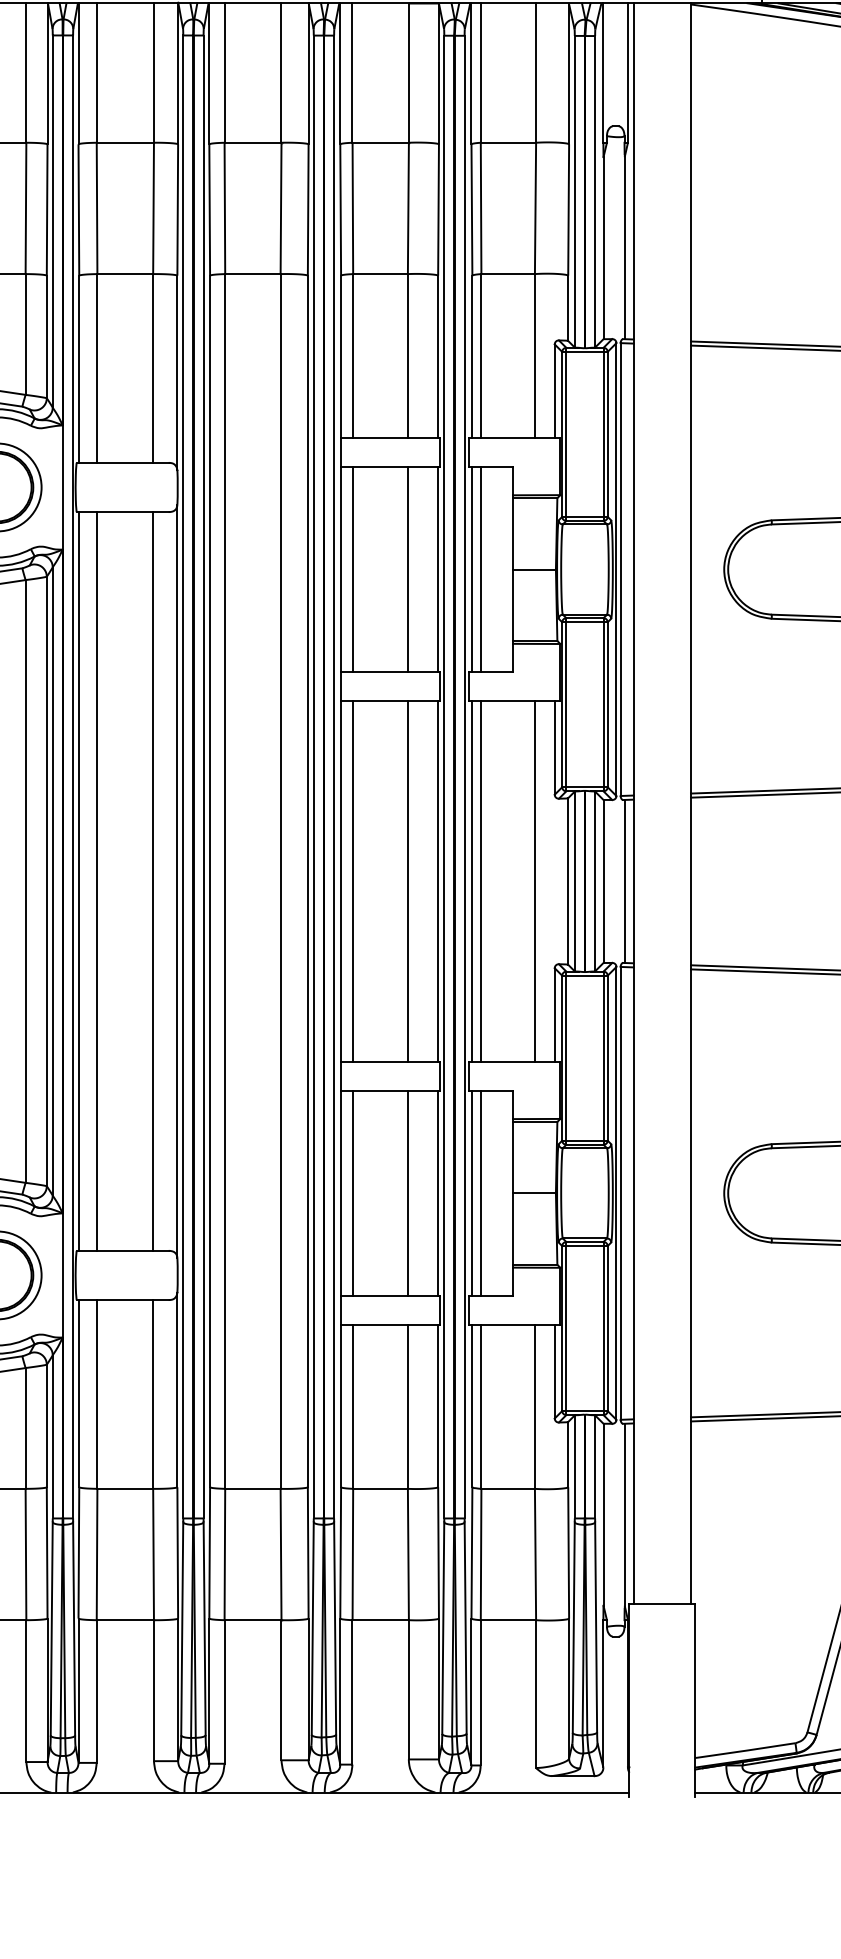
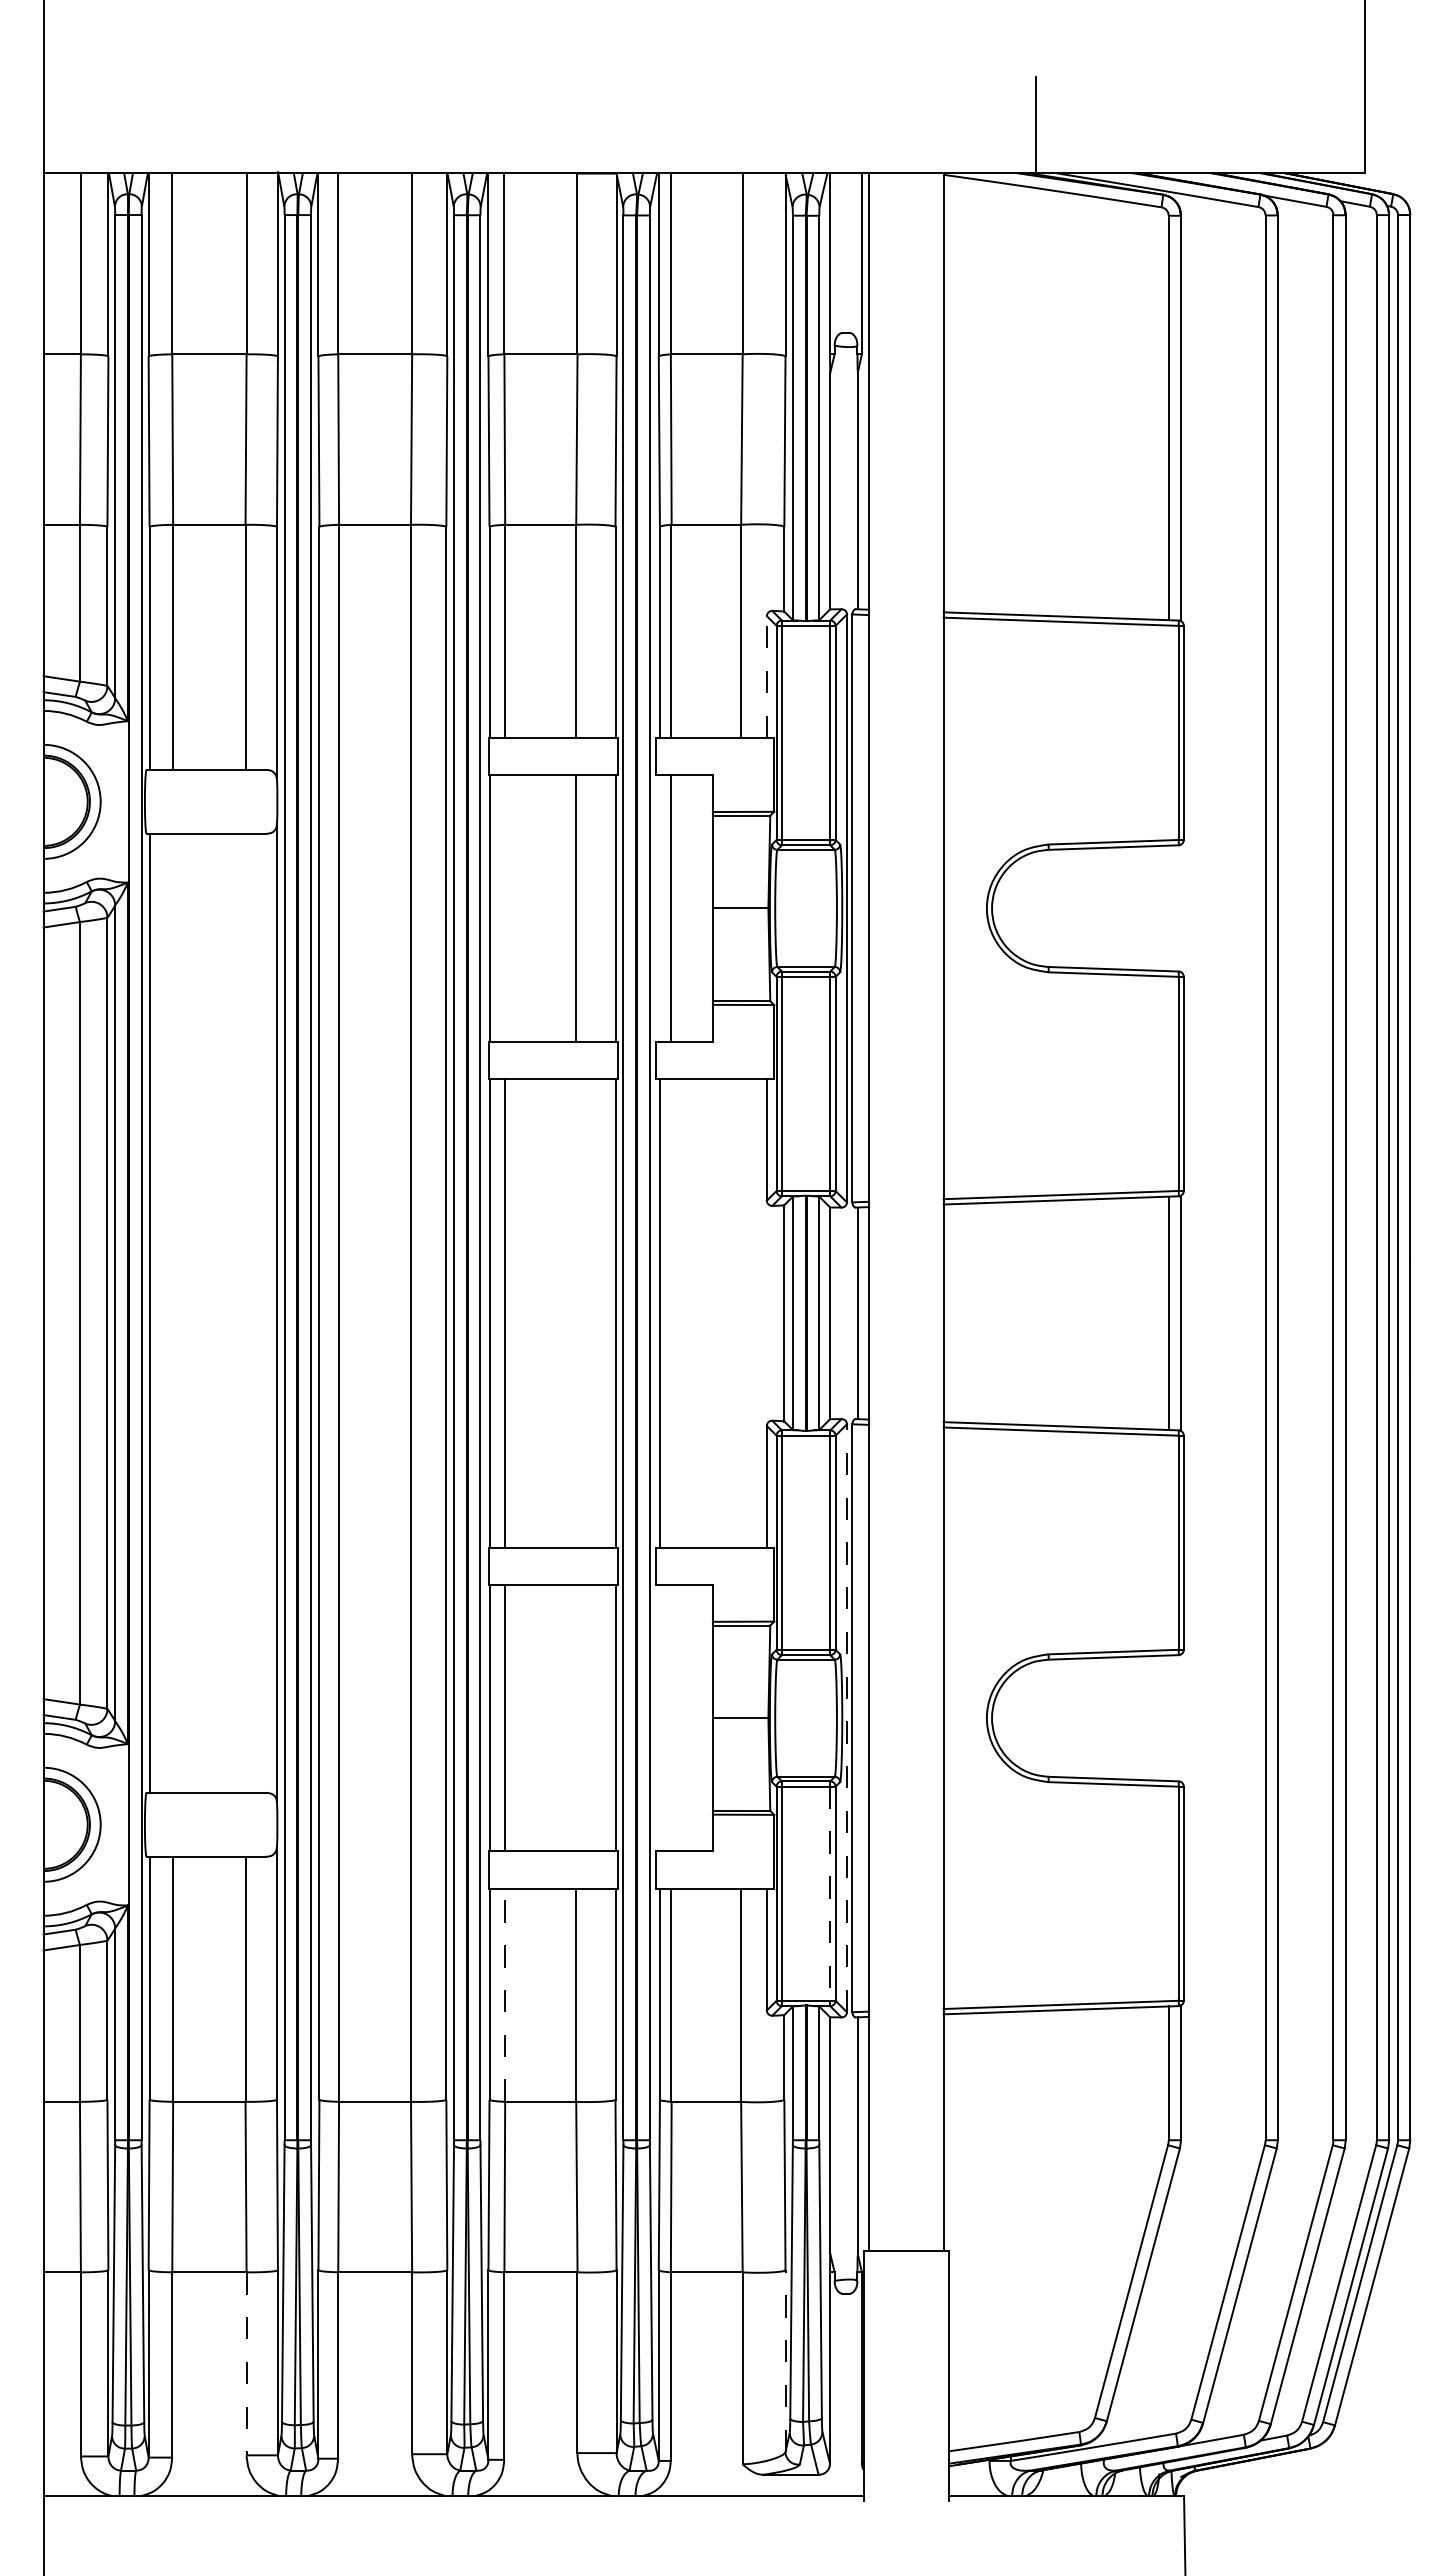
line: (554, 391) -> (766, 677), solid -> dashed
line: (353, 569) -> (505, 908), removed
line: (472, 569) -> (659, 908), removed
line: (97, 880) -> (173, 1312), removed
line: (153, 880) -> (245, 1312), removed
line: (408, 880) -> (576, 1312), removed
line: (481, 880) -> (671, 1312), removed
line: (534, 880) -> (740, 1312), removed
line: (408, 1193) -> (576, 1718), removed
line: (472, 1193) -> (659, 1718), removed
line: (481, 1193) -> (671, 1718), removed
line: (616, 1193) -> (846, 1718), solid -> dashed
line: (603, 1329) -> (830, 1894), solid -> dashed
line: (353, 1406) -> (505, 1995), solid -> dashed
line: (569, 1688) -> (785, 2361), solid -> dashed
line: (153, 1690) -> (246, 2363), solid -> dashed

